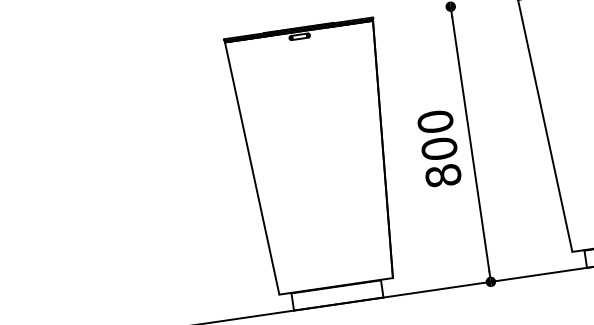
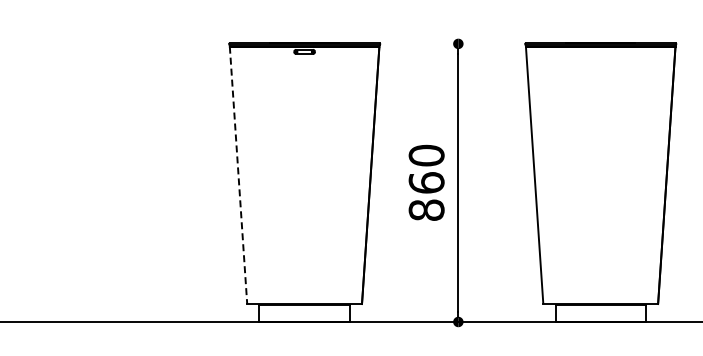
text: (439, 148) -> (426, 182), 800 -> 860
line: (252, 168) -> (238, 175), solid -> dashed

